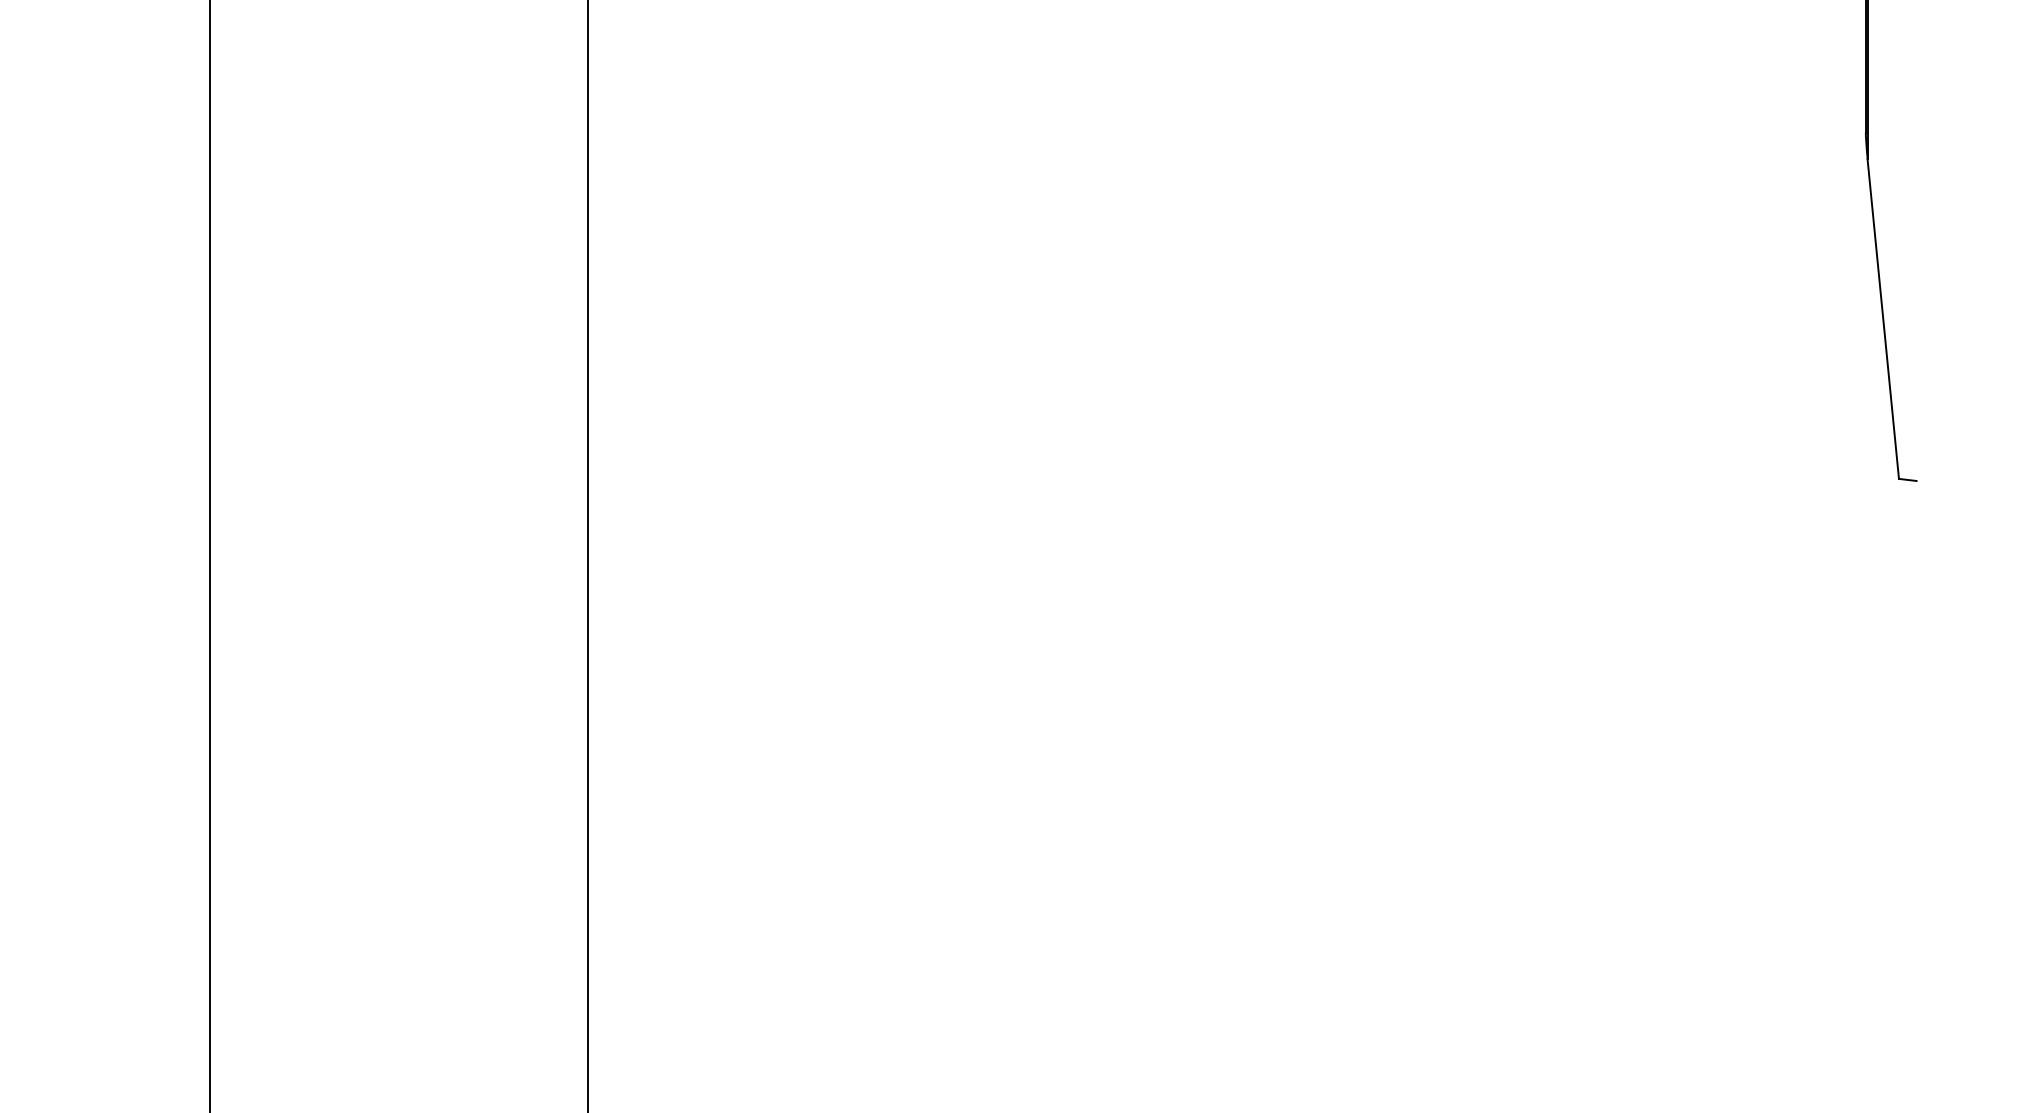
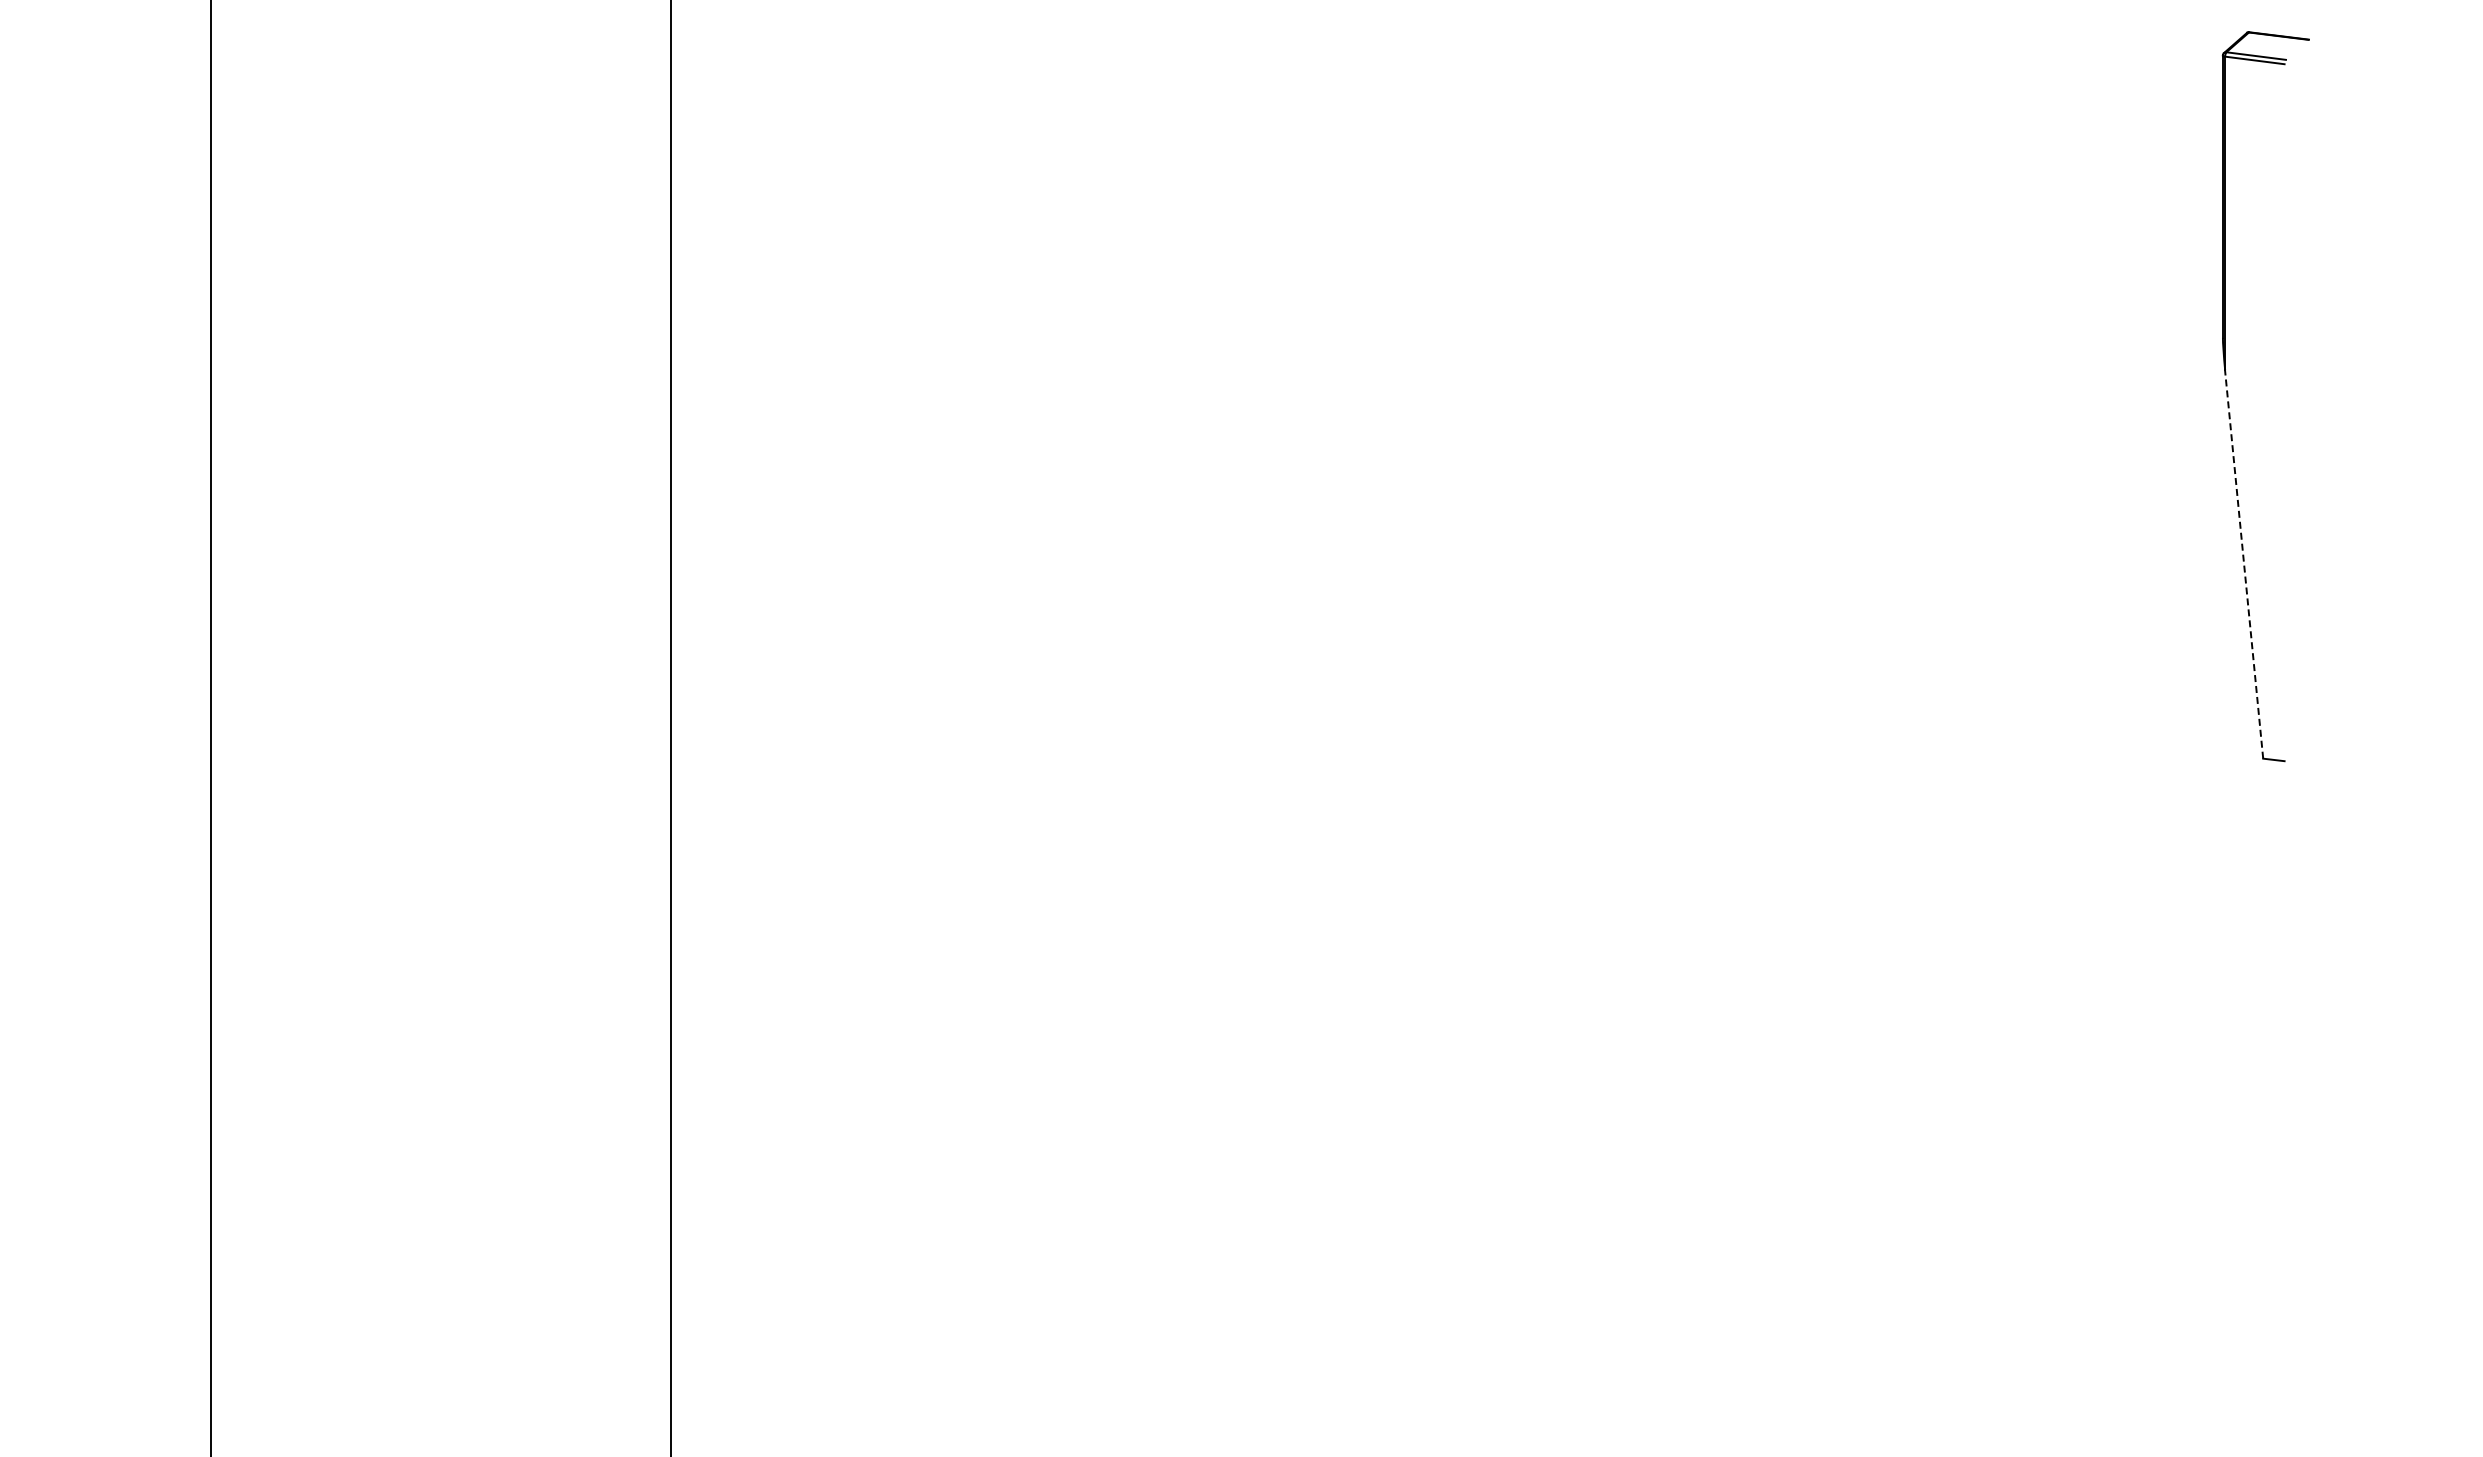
line: (1883, 318) -> (2244, 563), solid -> dashed

